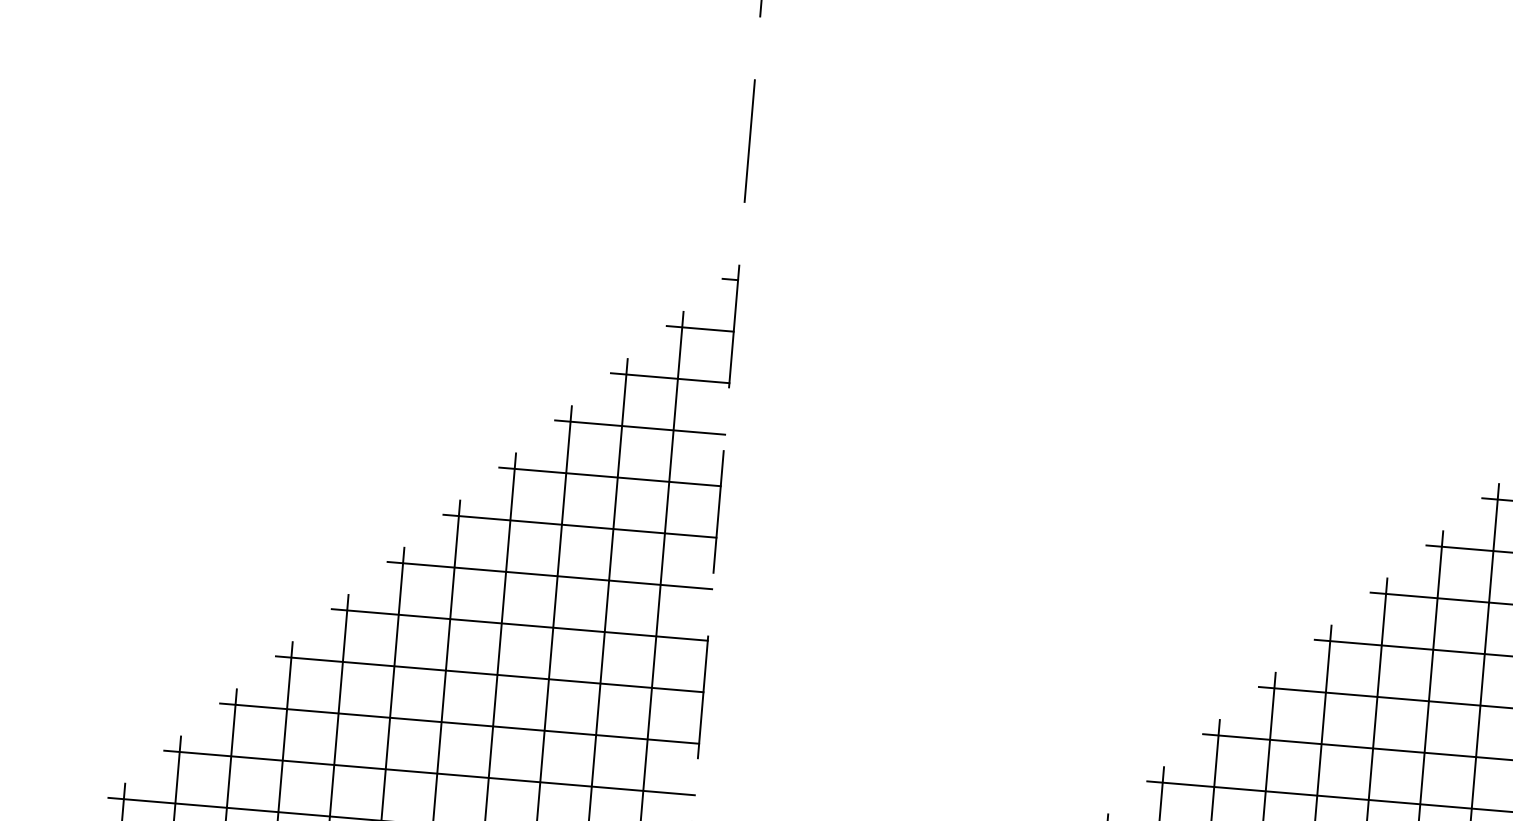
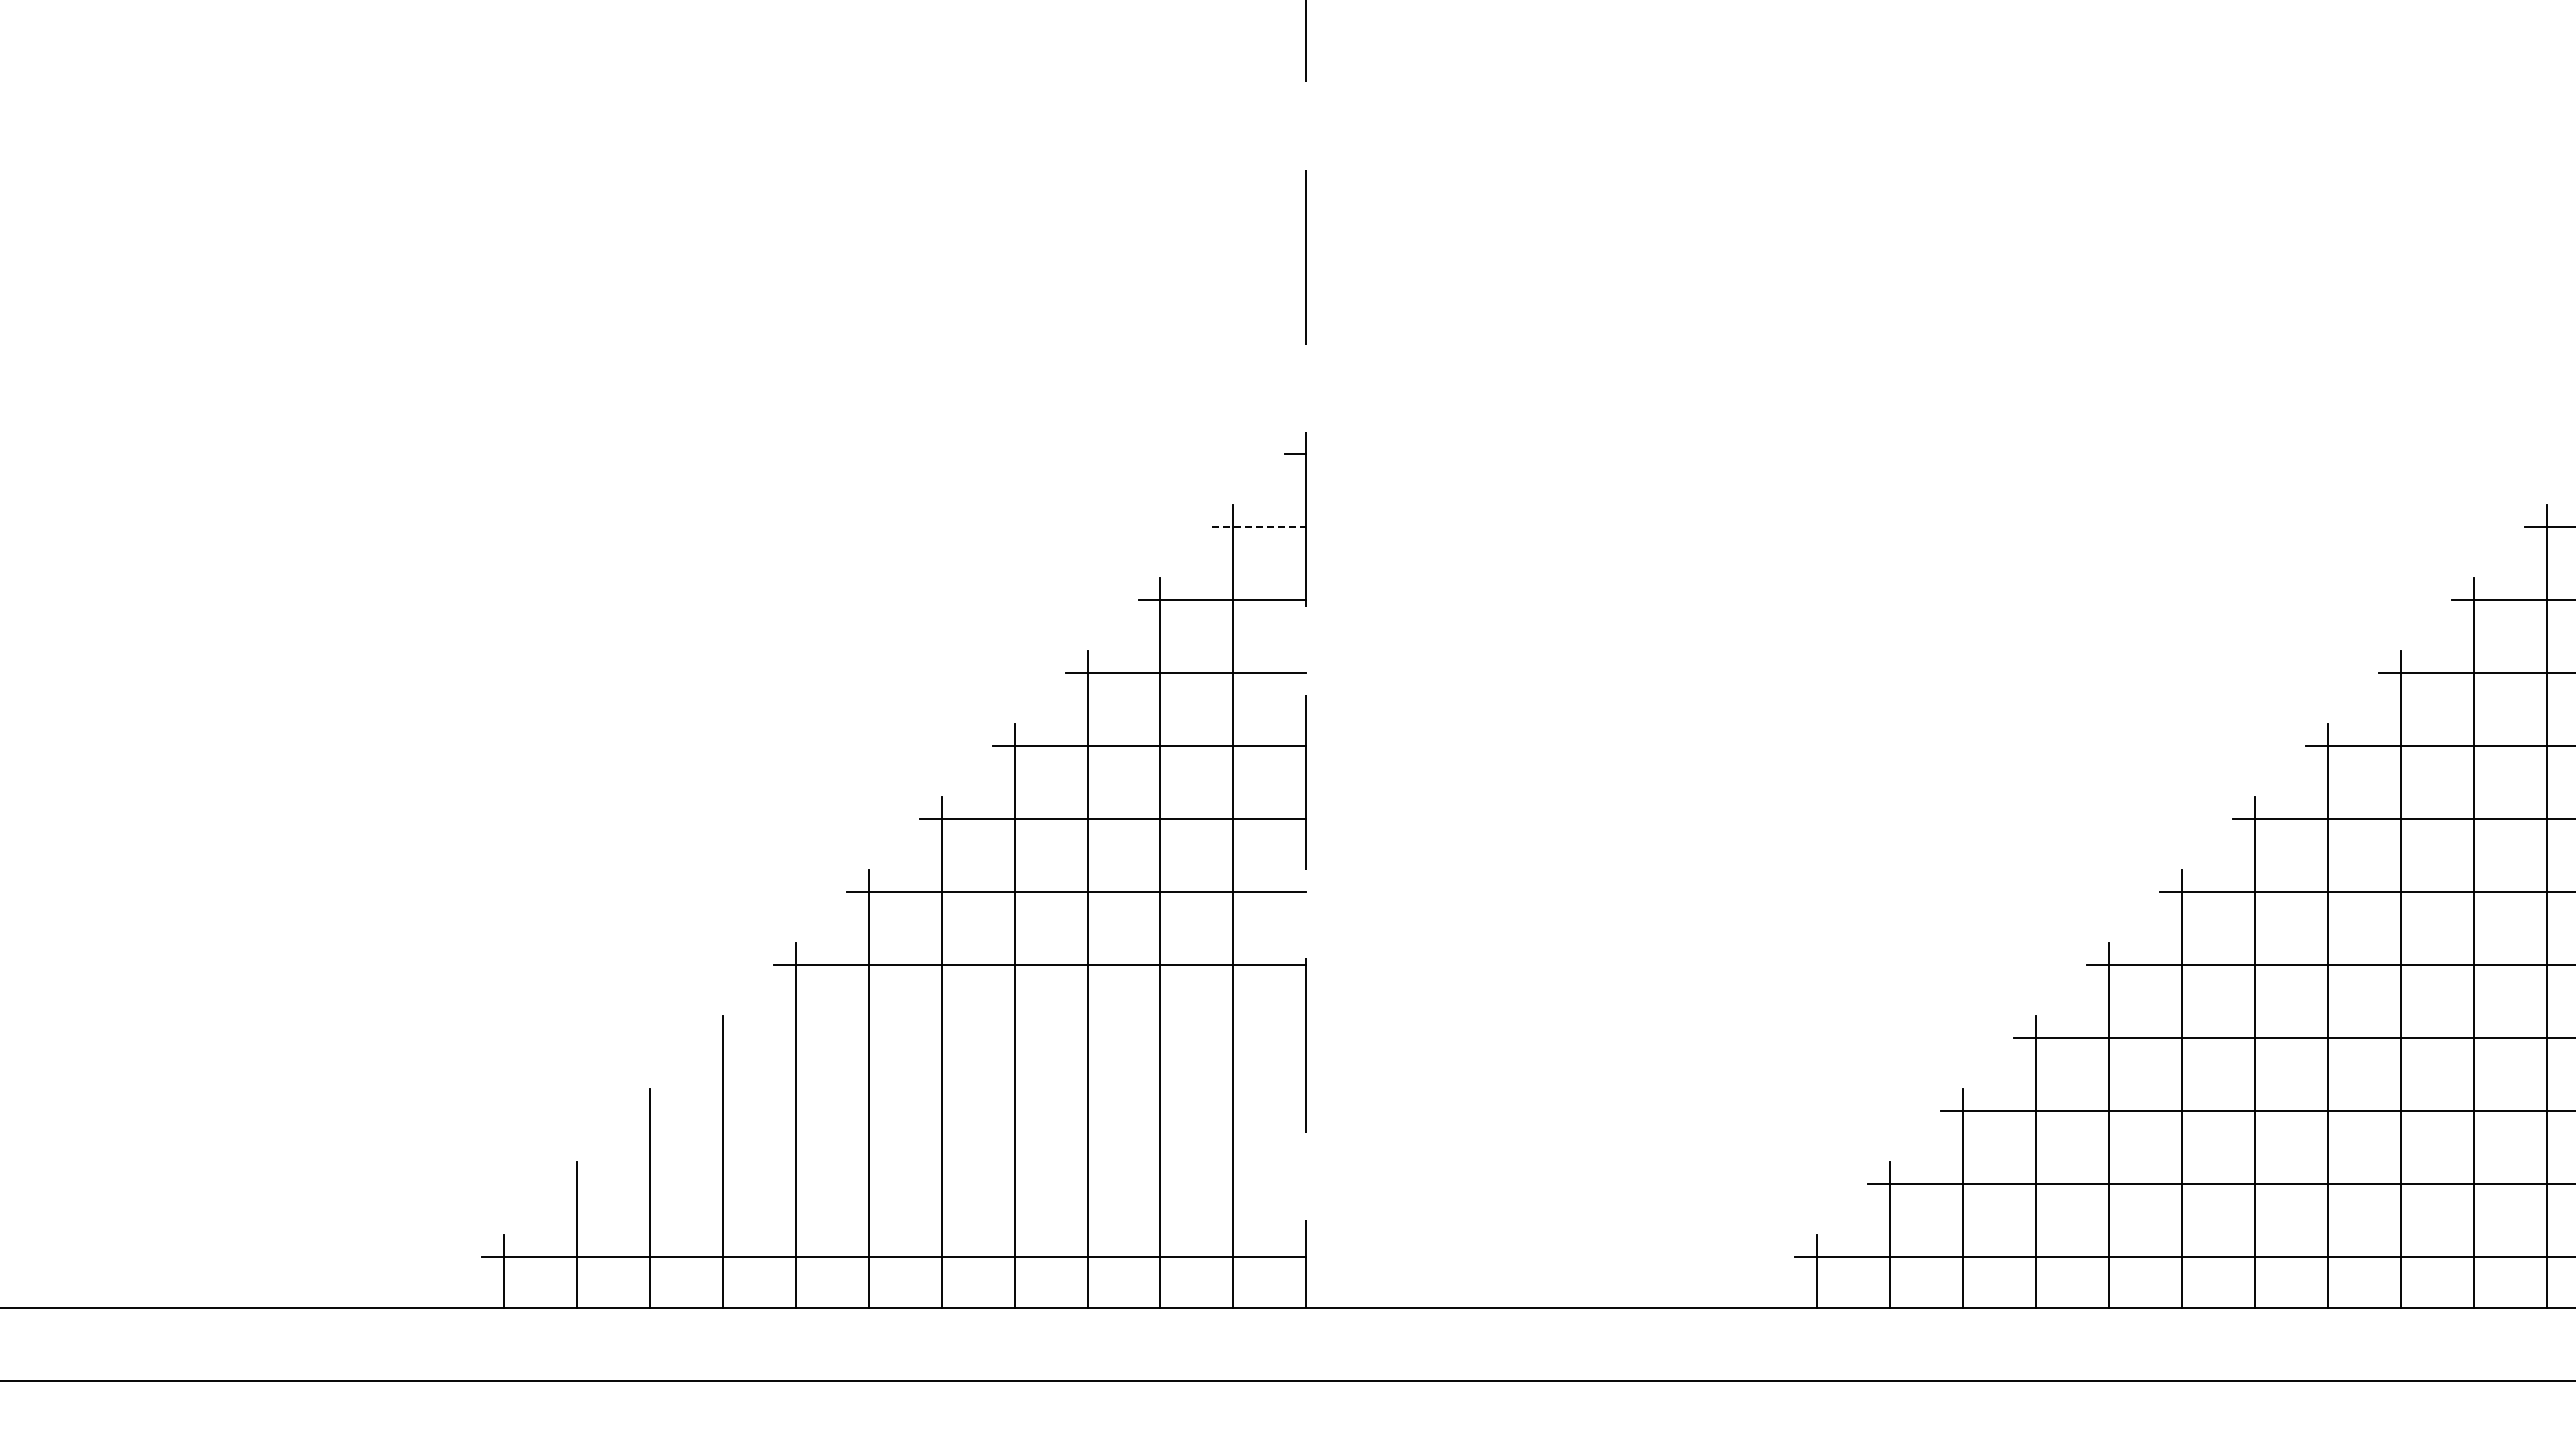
line: (700, 329) -> (1259, 527), solid -> dashed
line: (489, 674) -> (1003, 1037), removed
line: (459, 723) -> (966, 1110), removed
line: (429, 772) -> (930, 1183), removed

